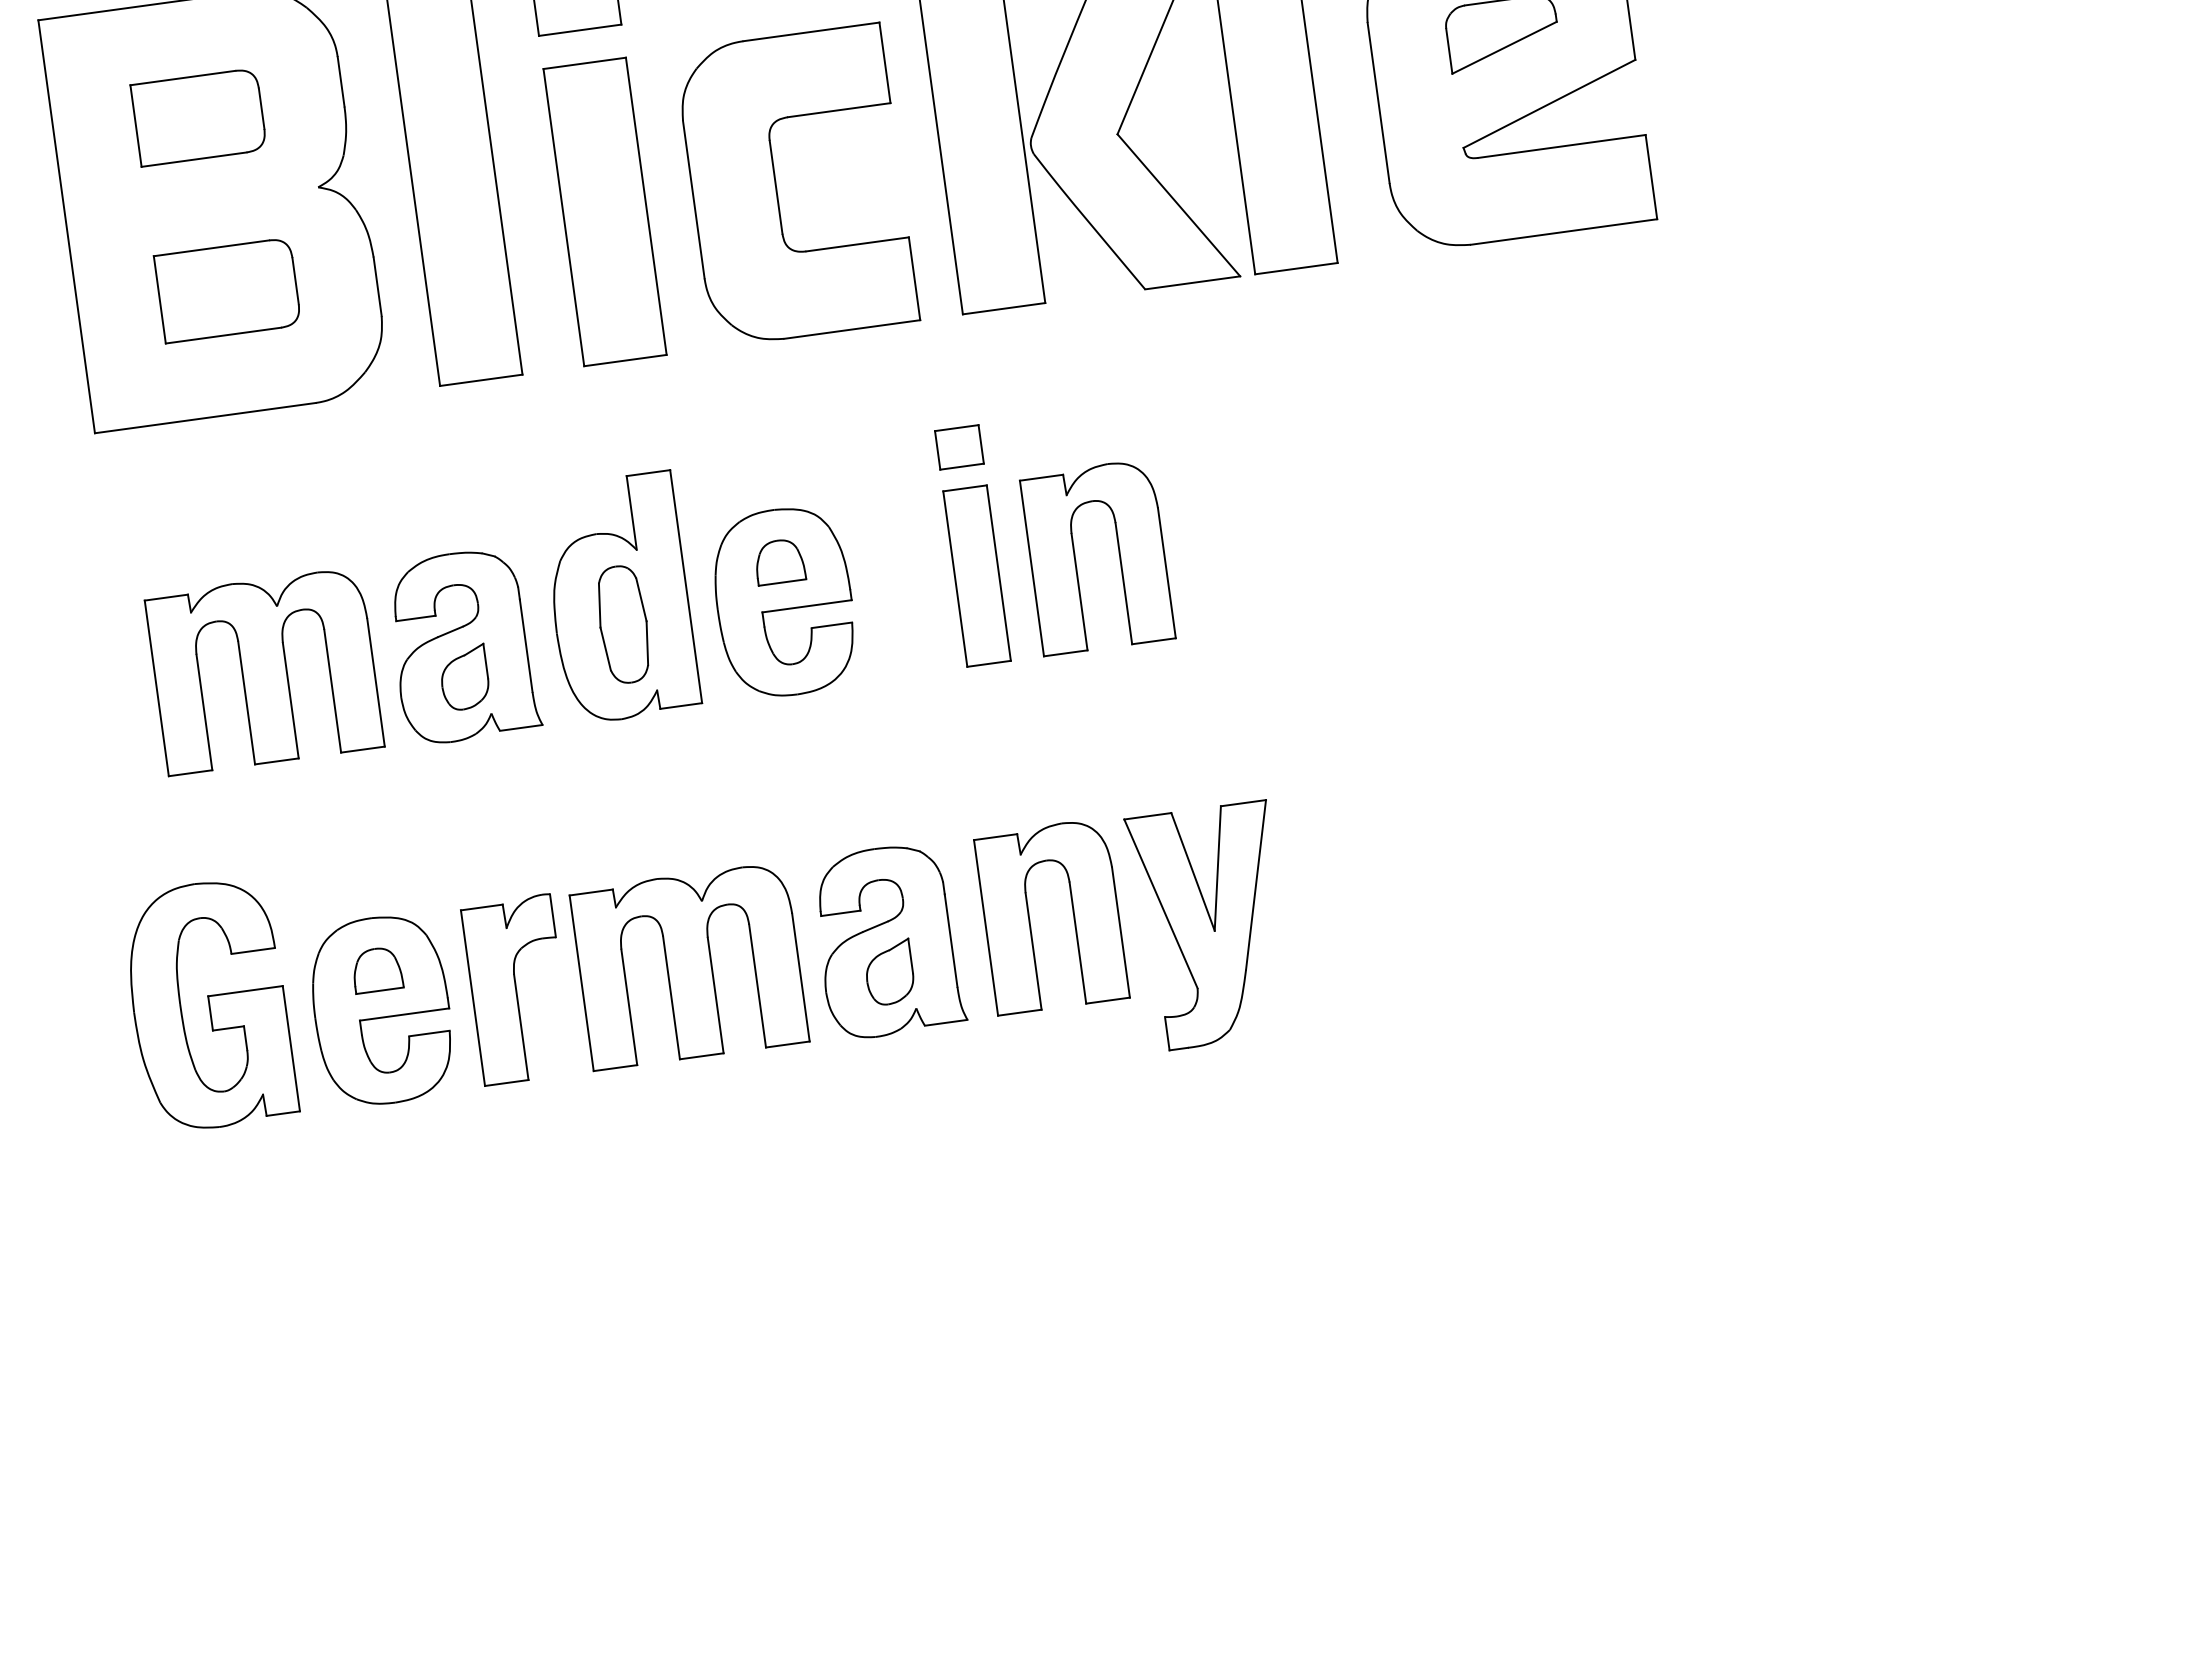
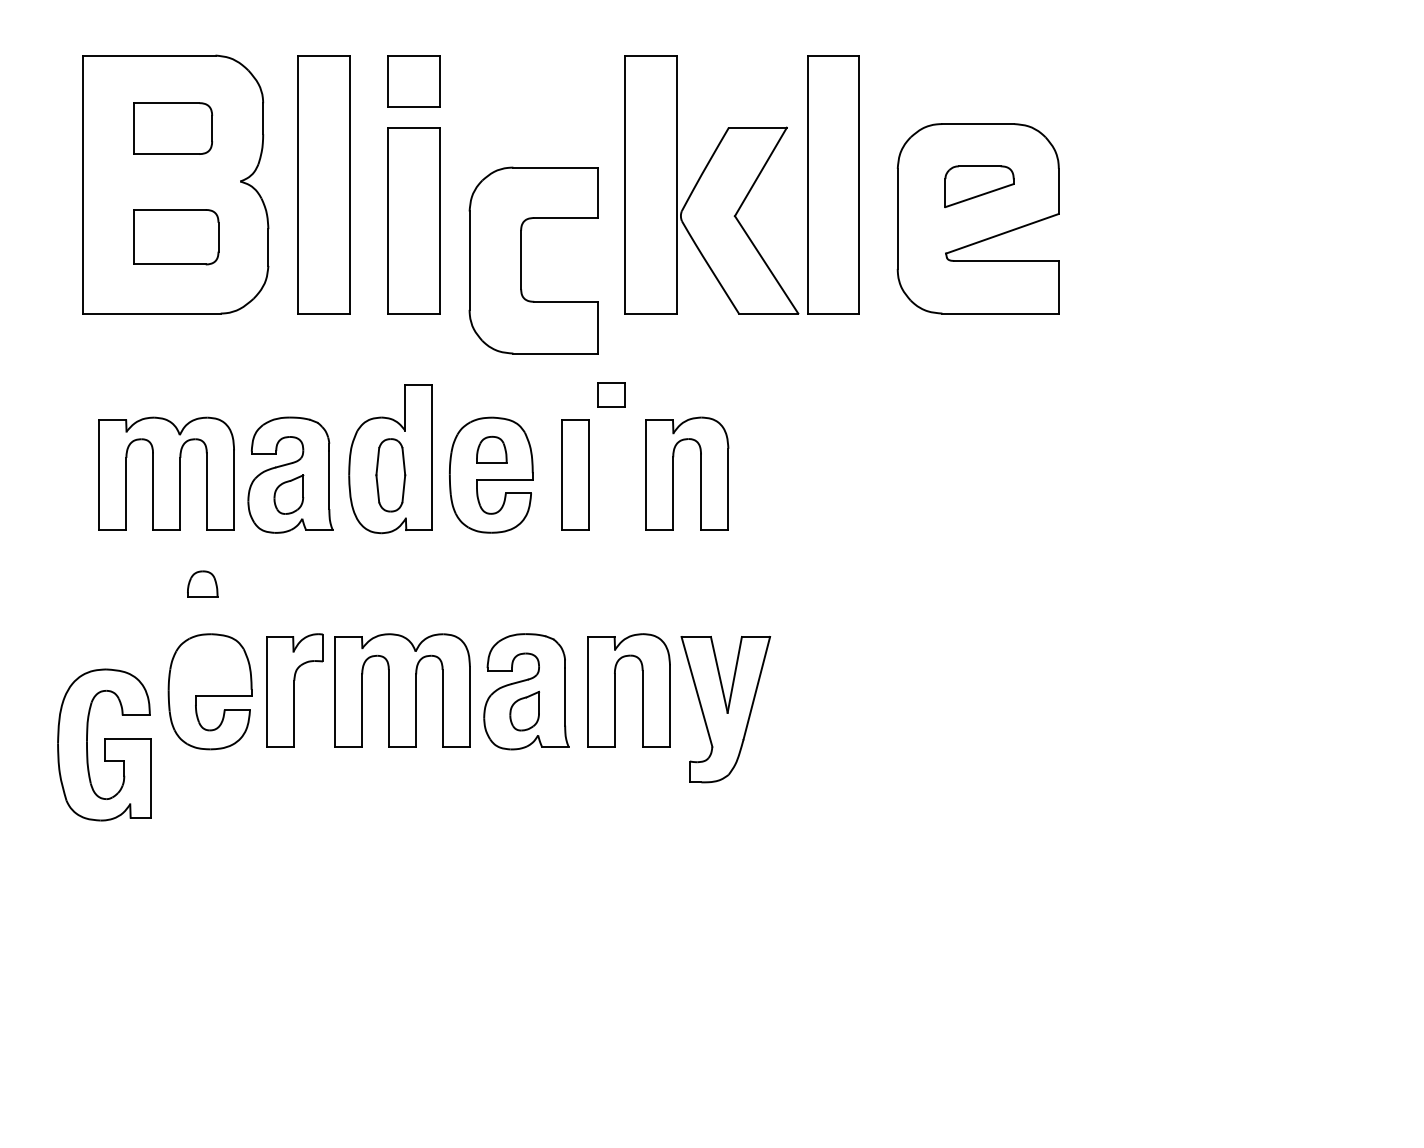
part: (776, 188) -> (521, 260), moved
part: (976, 574) -> (575, 474), moved
part: (376, 968) -> (202, 583), moved
part: (208, 1004) -> (104, 744), moved

